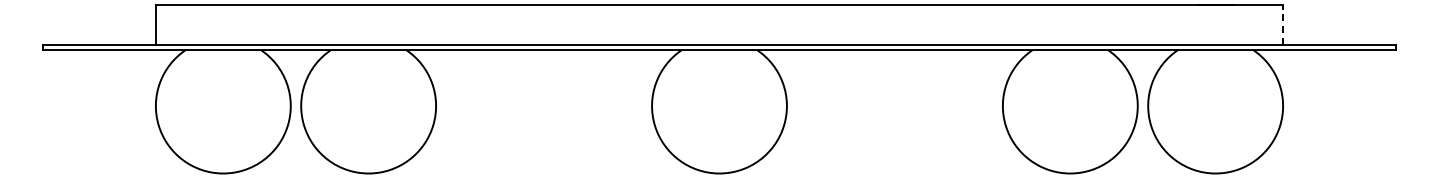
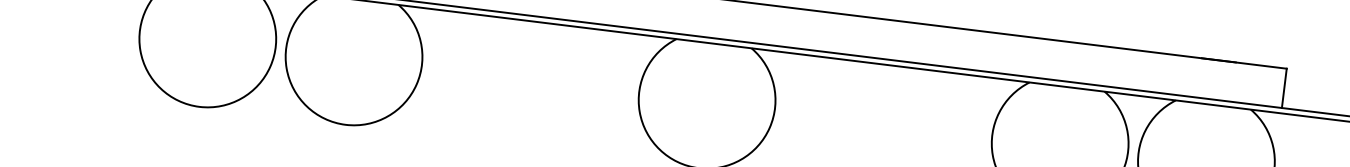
line: (1283, 25) -> (1284, 88), dashed -> solid

